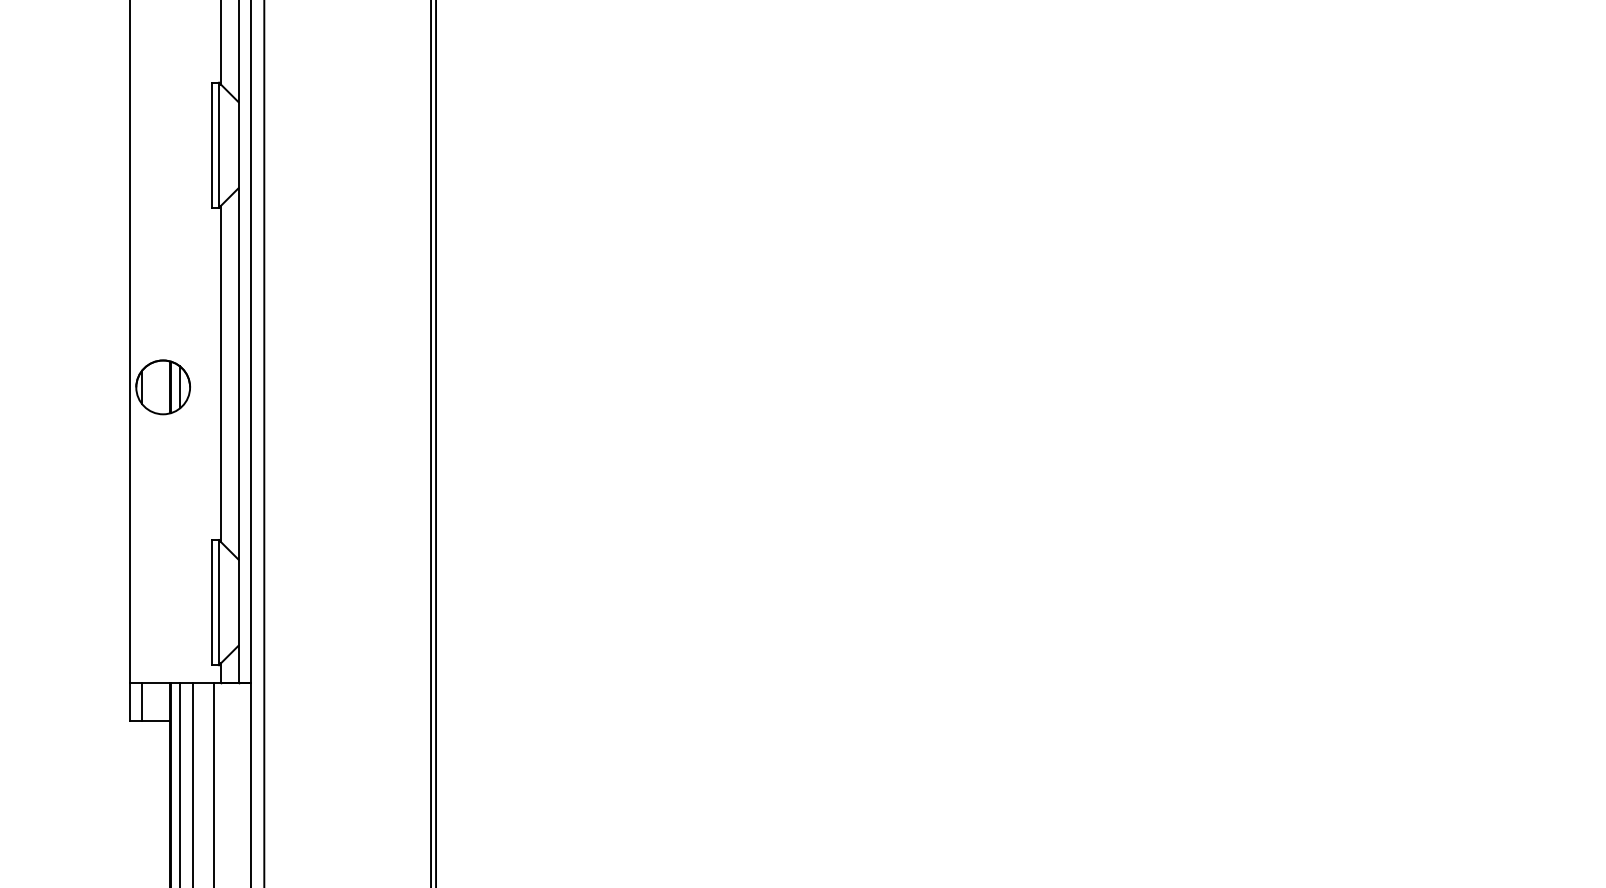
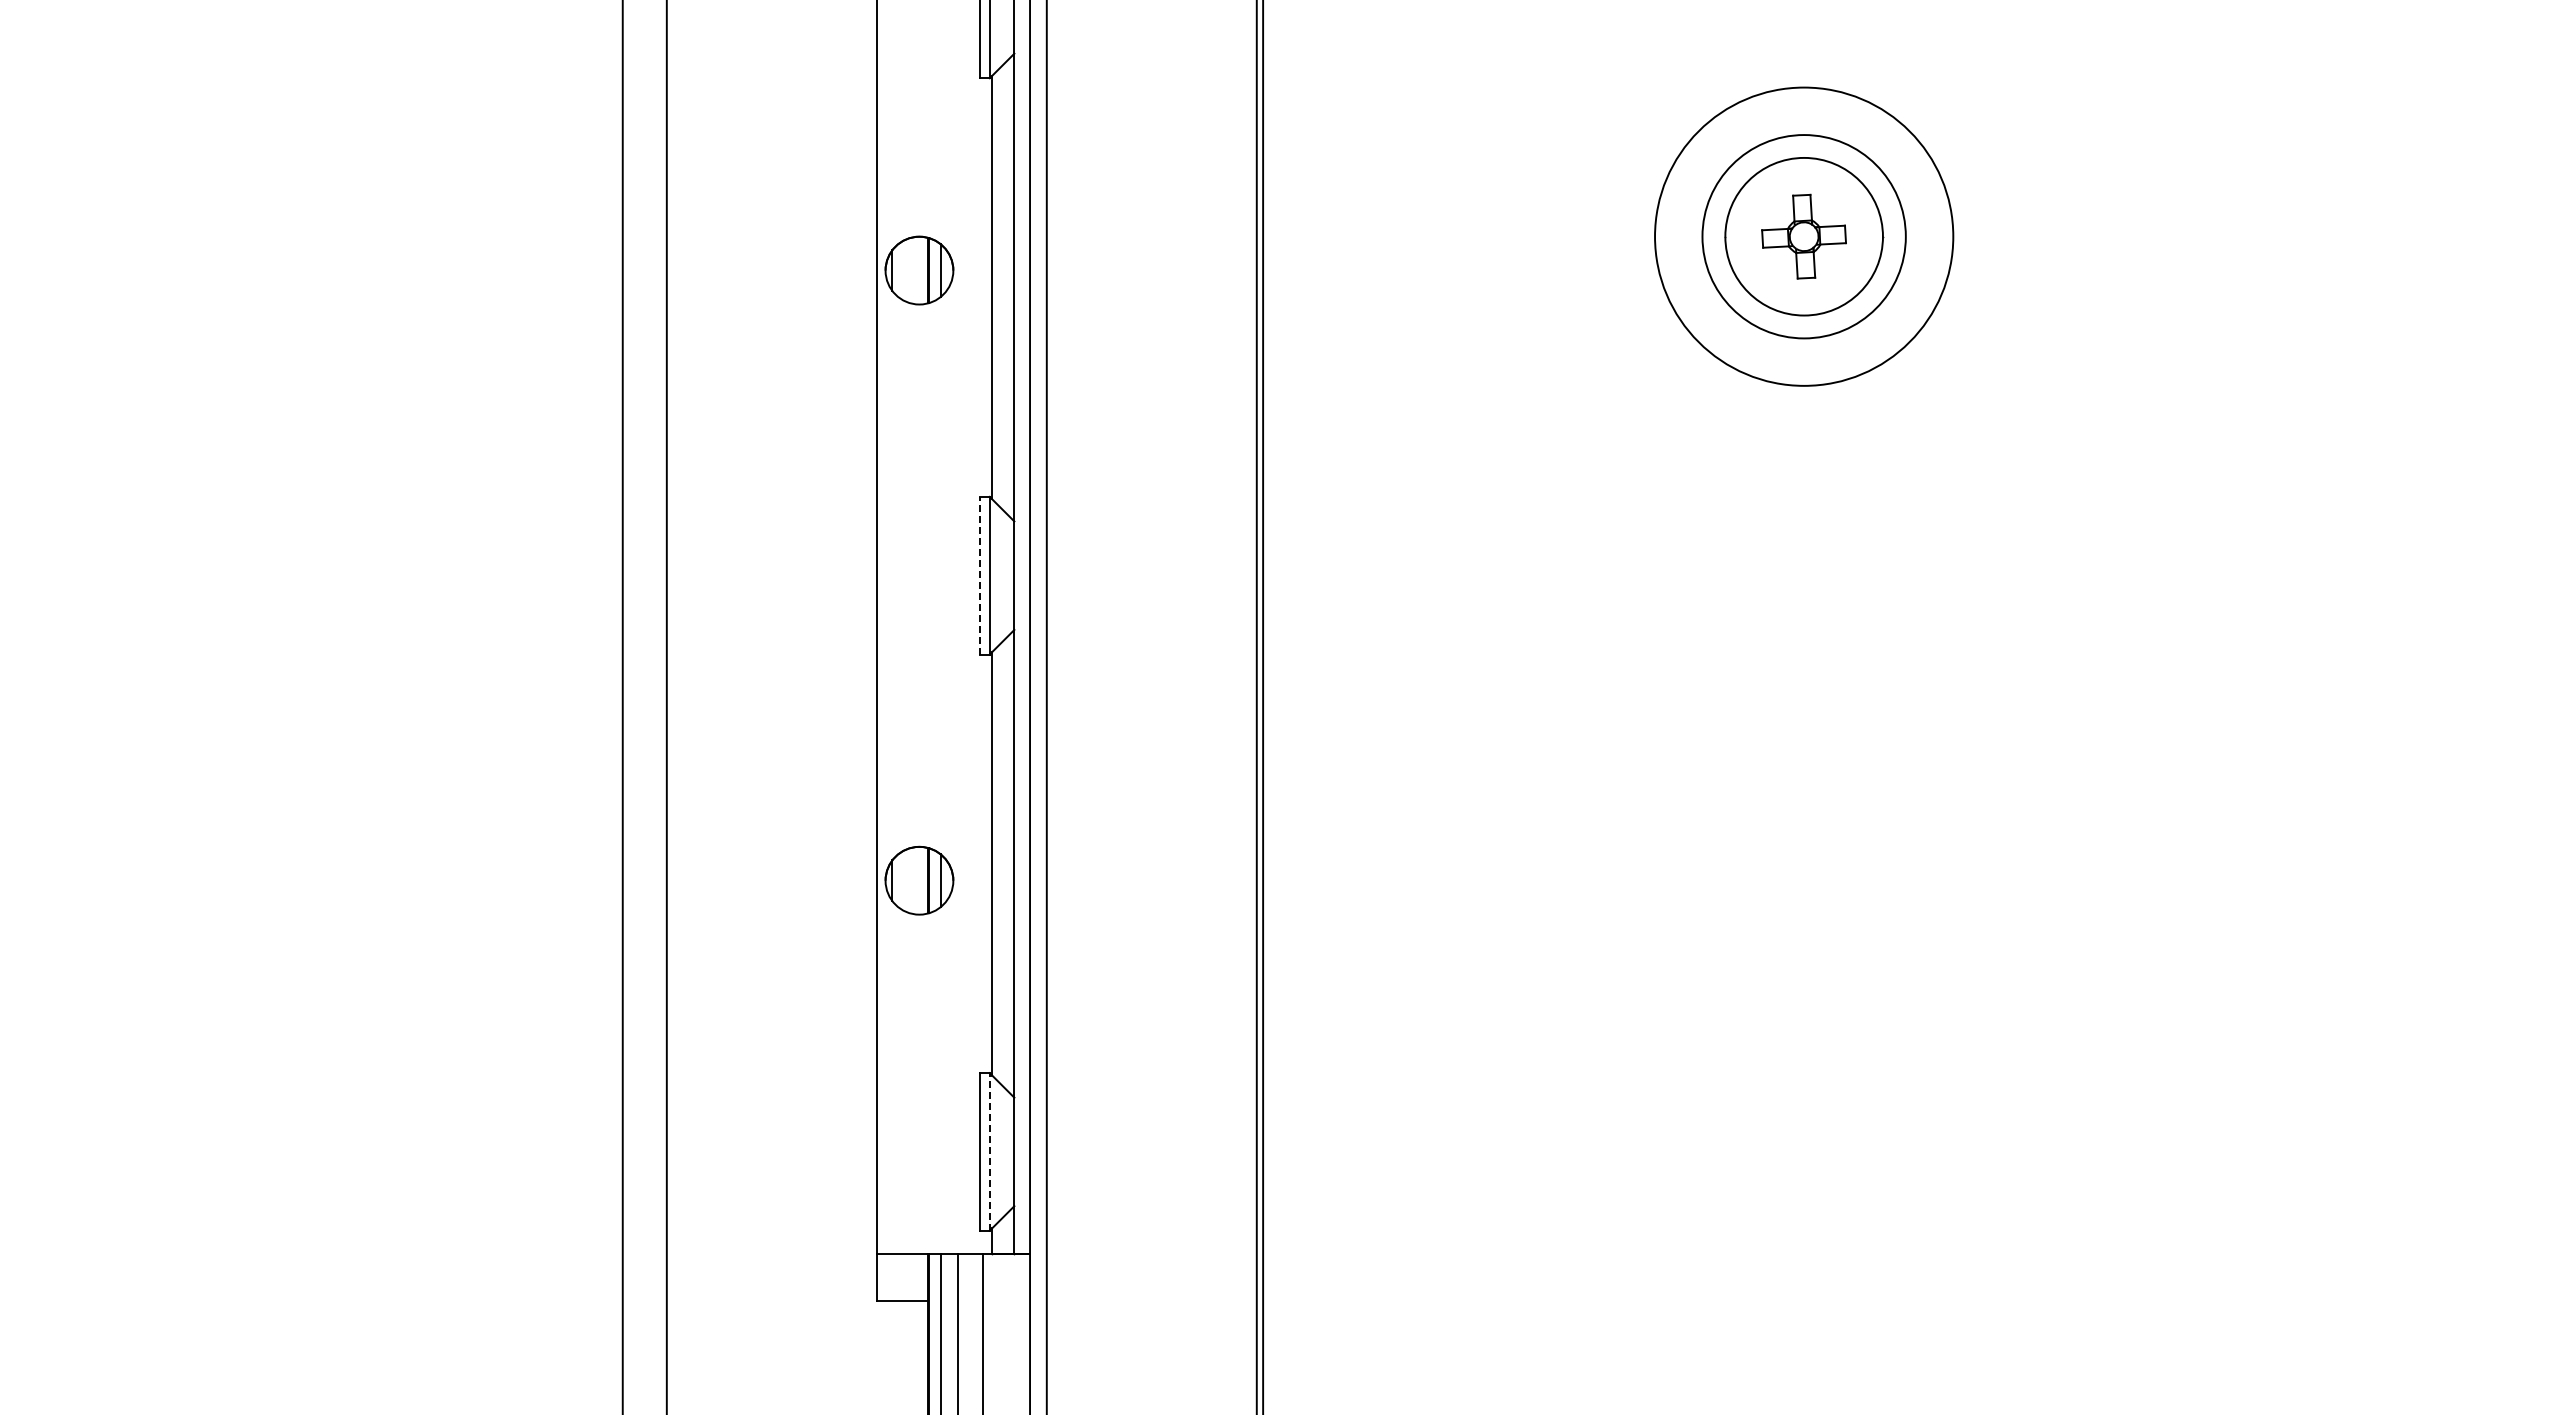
line: (211, 145) -> (980, 575), solid -> dashed
line: (218, 602) -> (989, 1151), solid -> dashed
line: (141, 701) -> (892, 1276), removed

